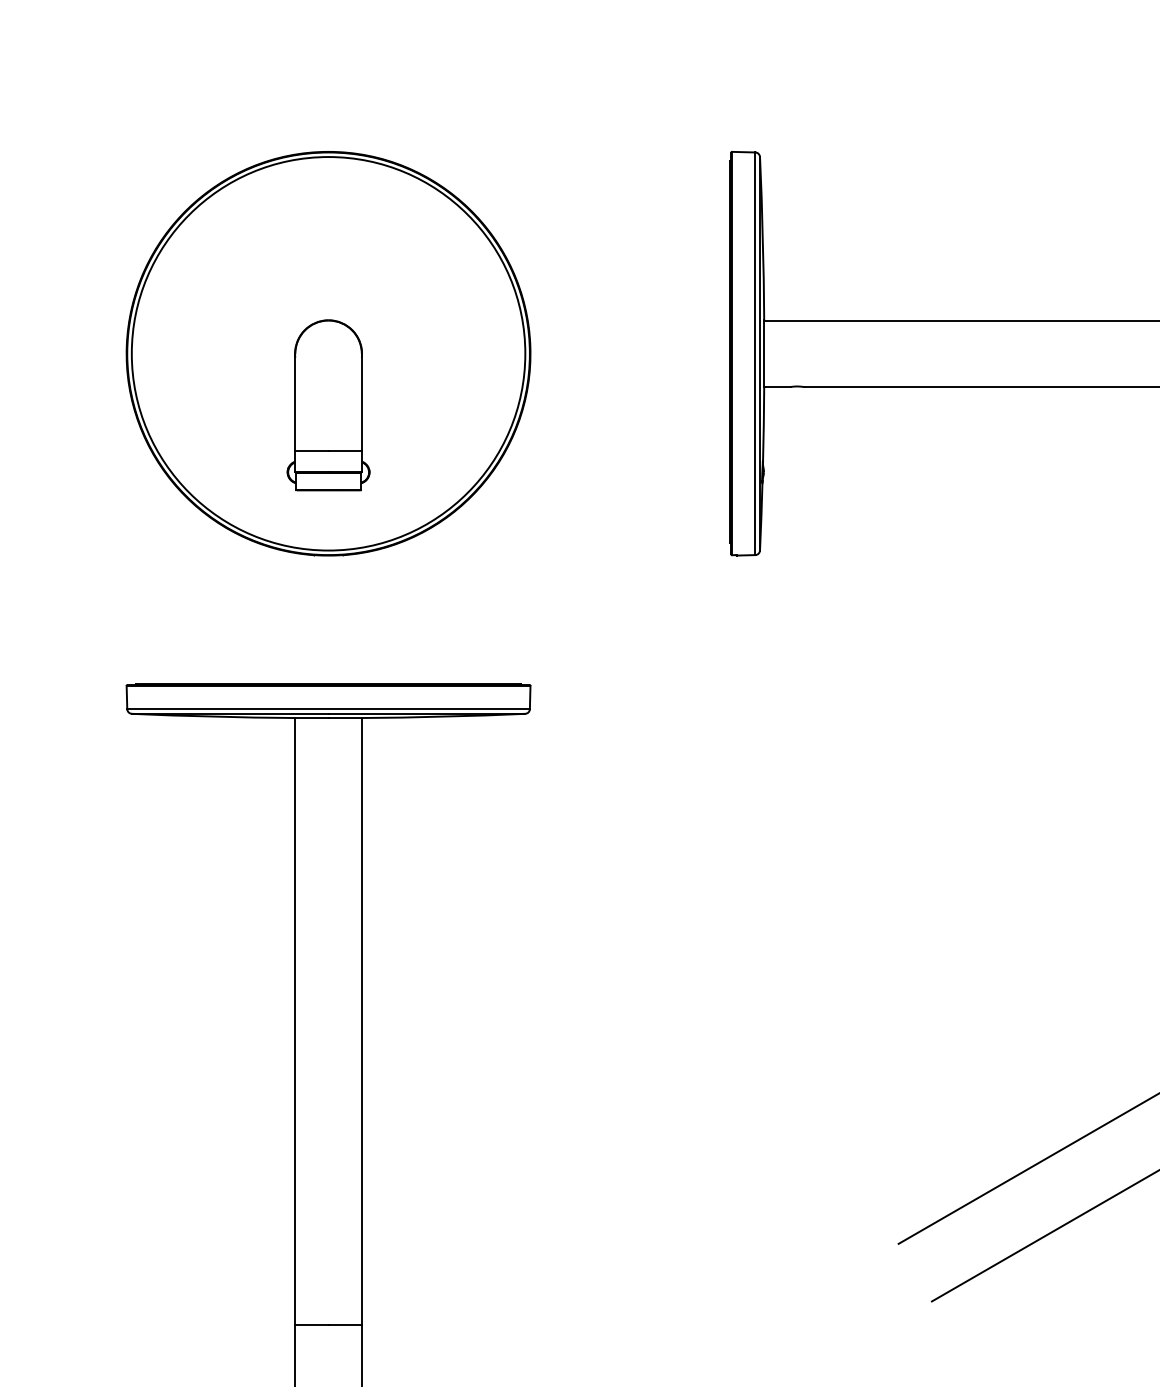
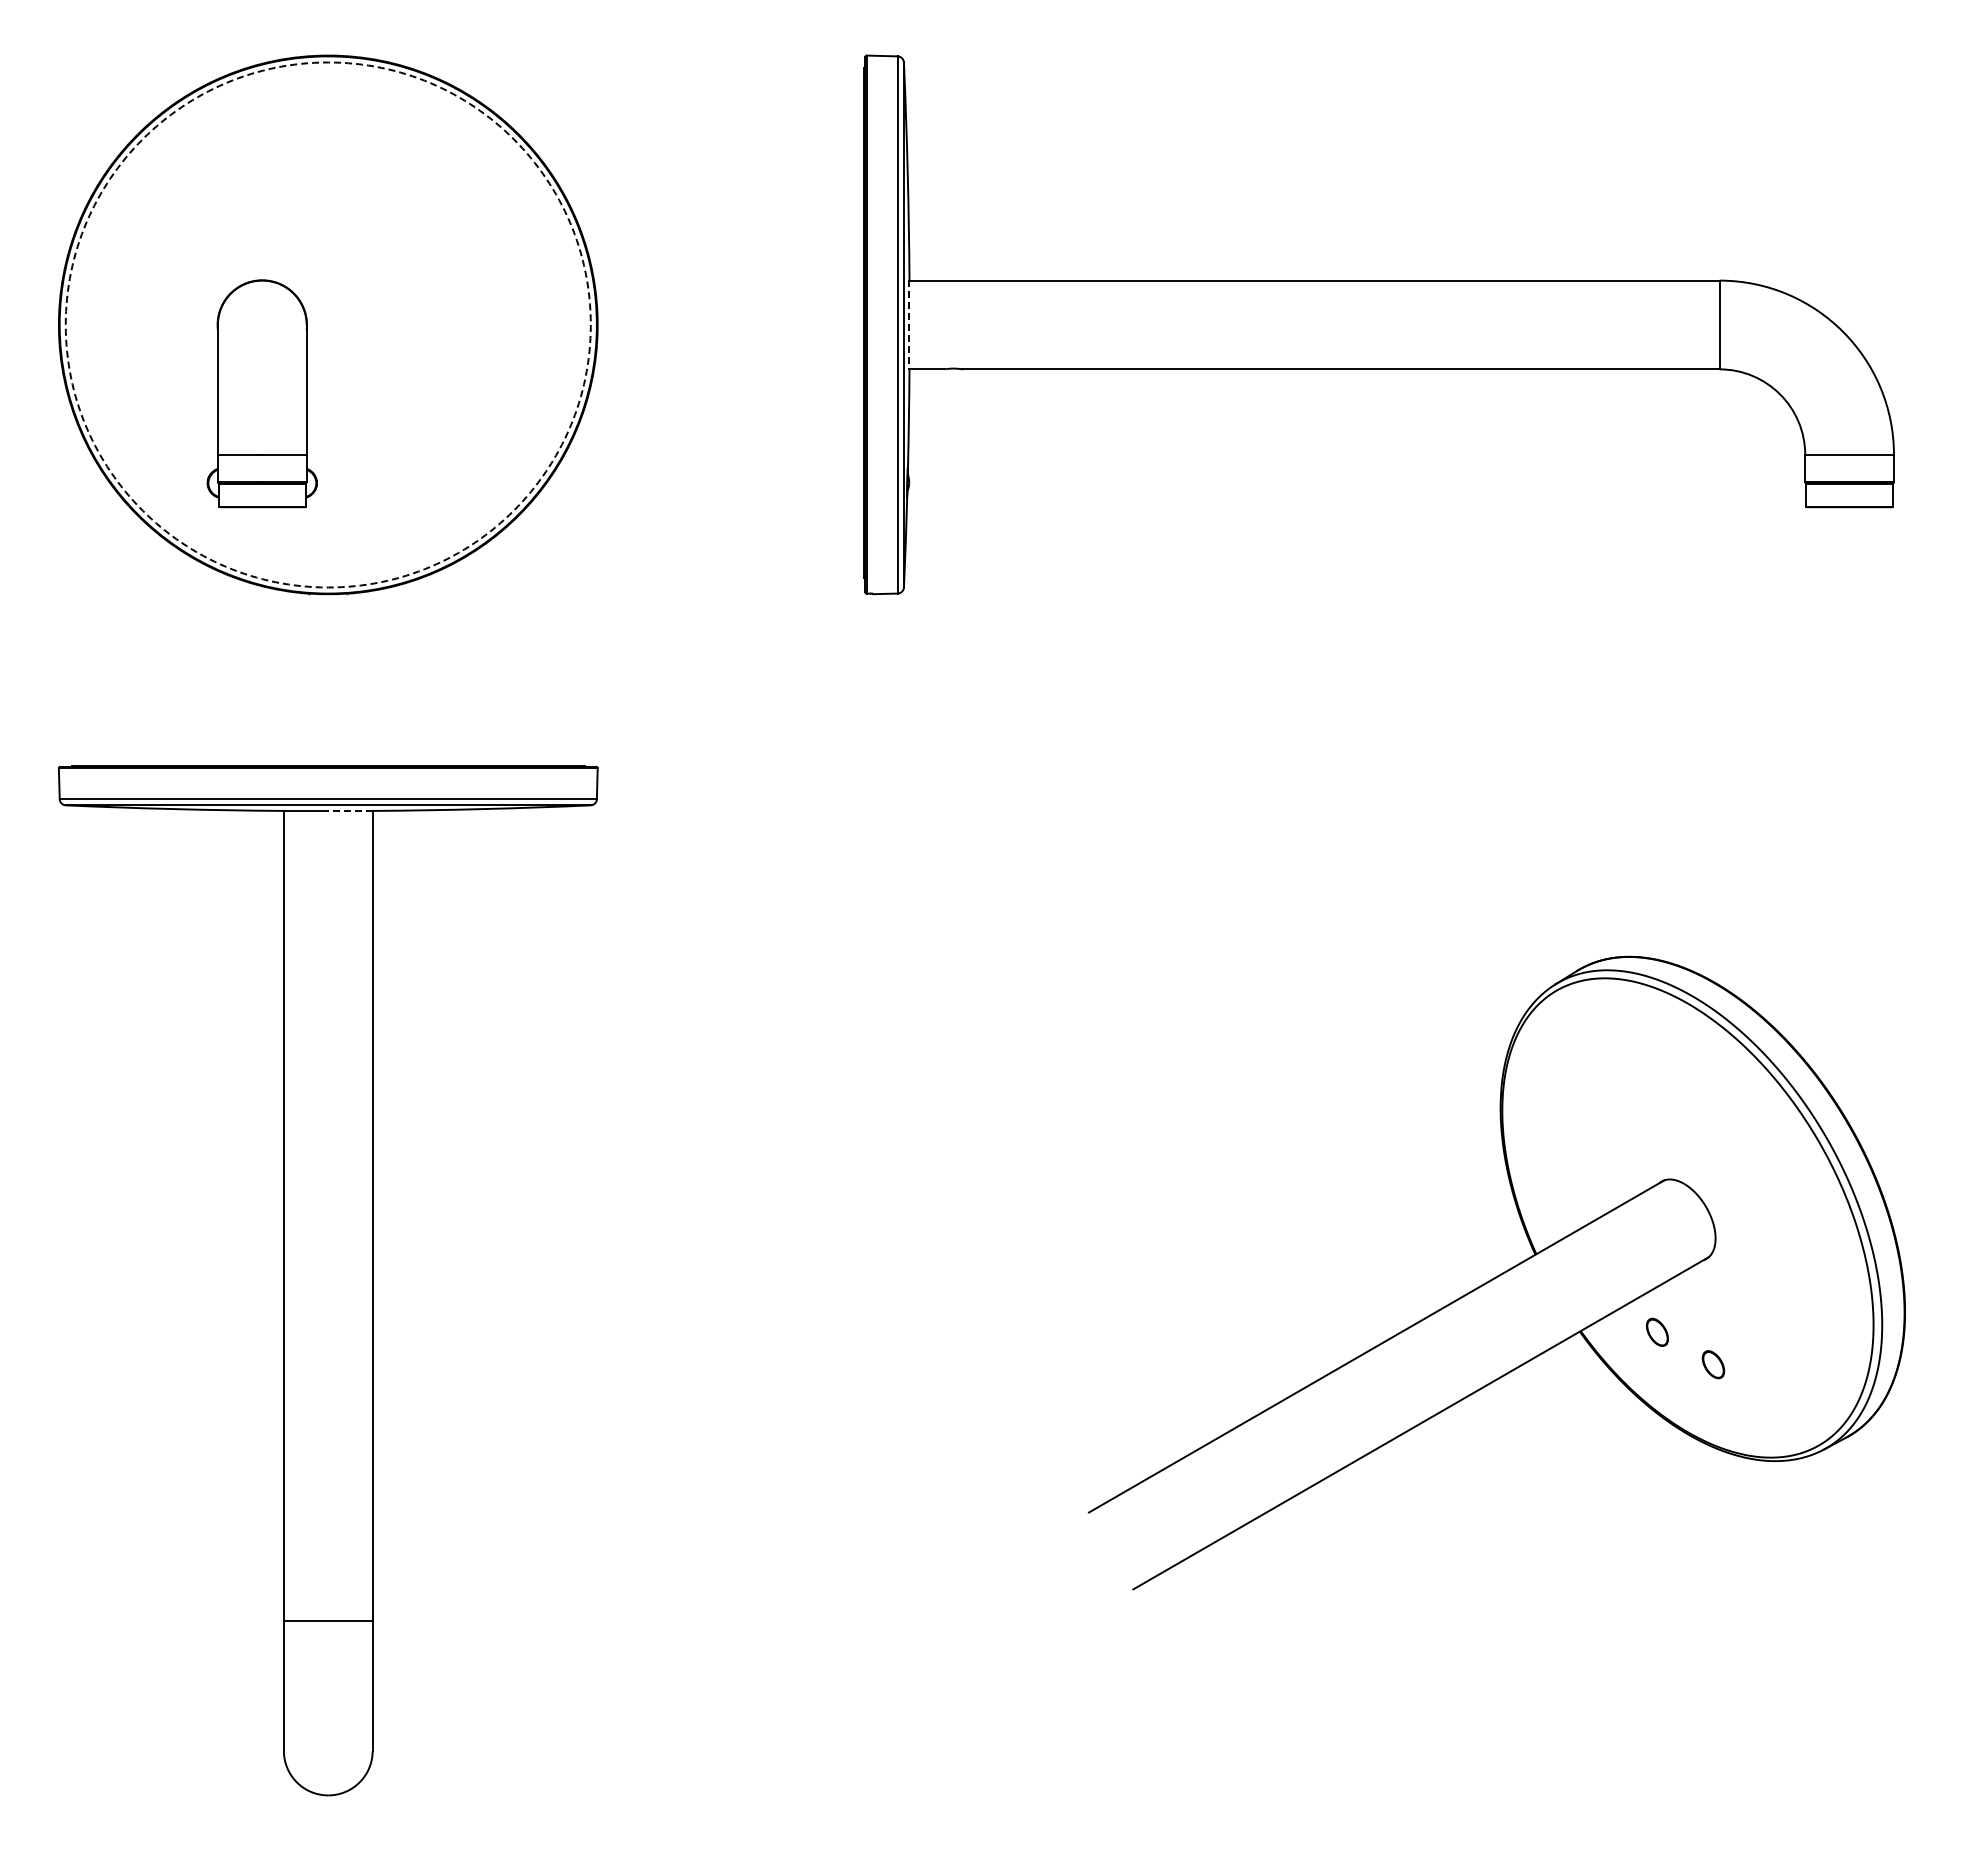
circle: (327, 353) -> (327, 324), solid -> dashed
line: (764, 354) -> (909, 325), solid -> dashed
part: (327, 405) -> (261, 393), moved
line: (345, 717) -> (350, 810), solid -> dashed

